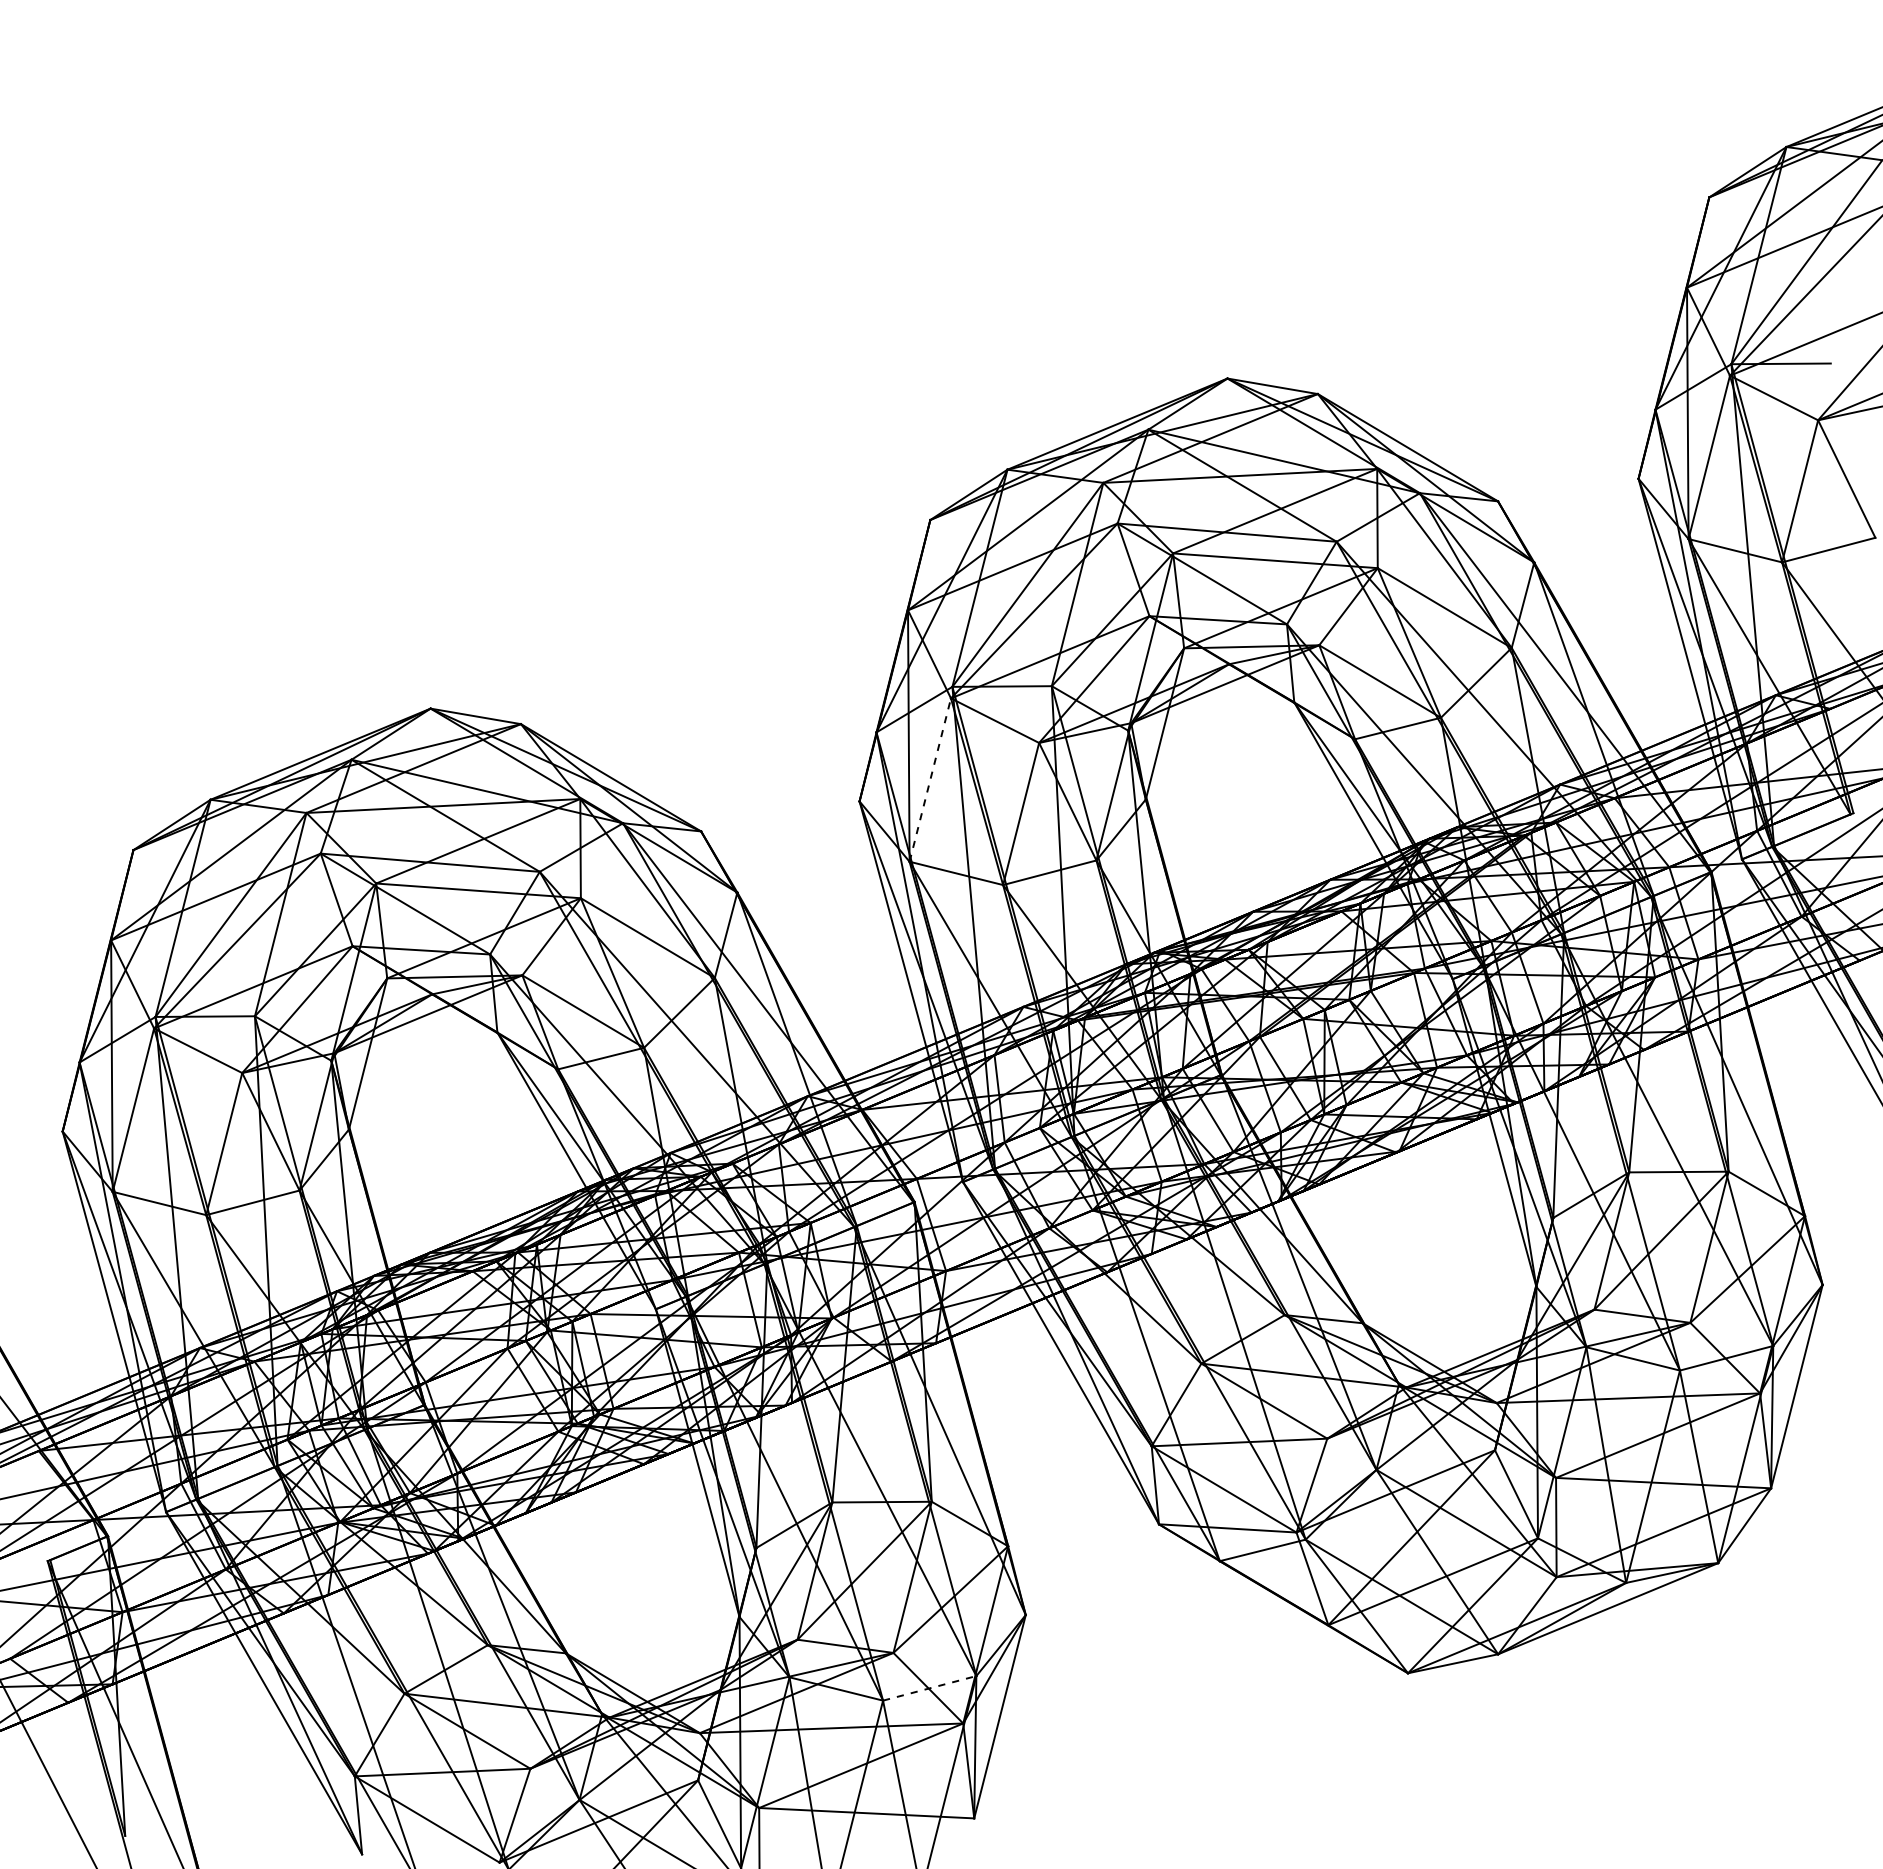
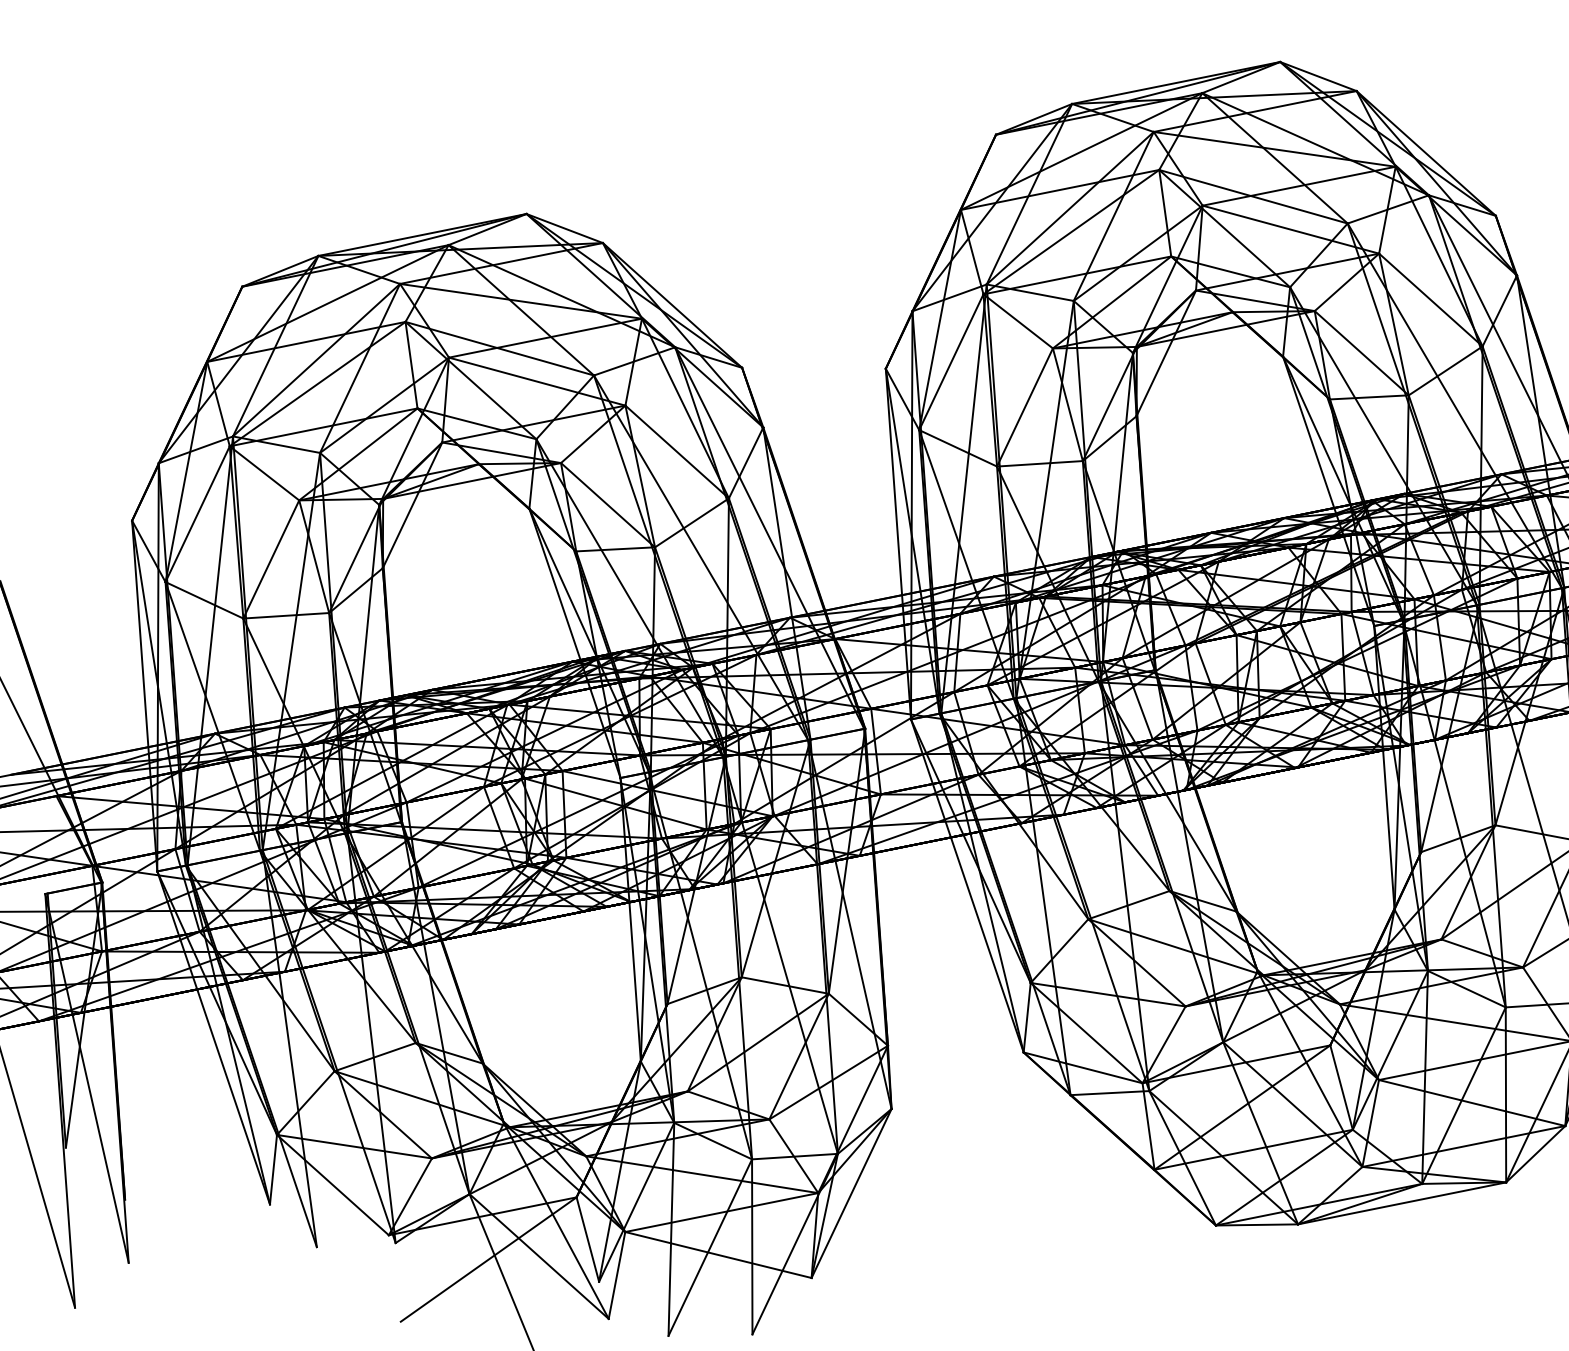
line: (930, 779) -> (951, 361), dashed -> solid
line: (930, 1688) -> (795, 1156), dashed -> solid

